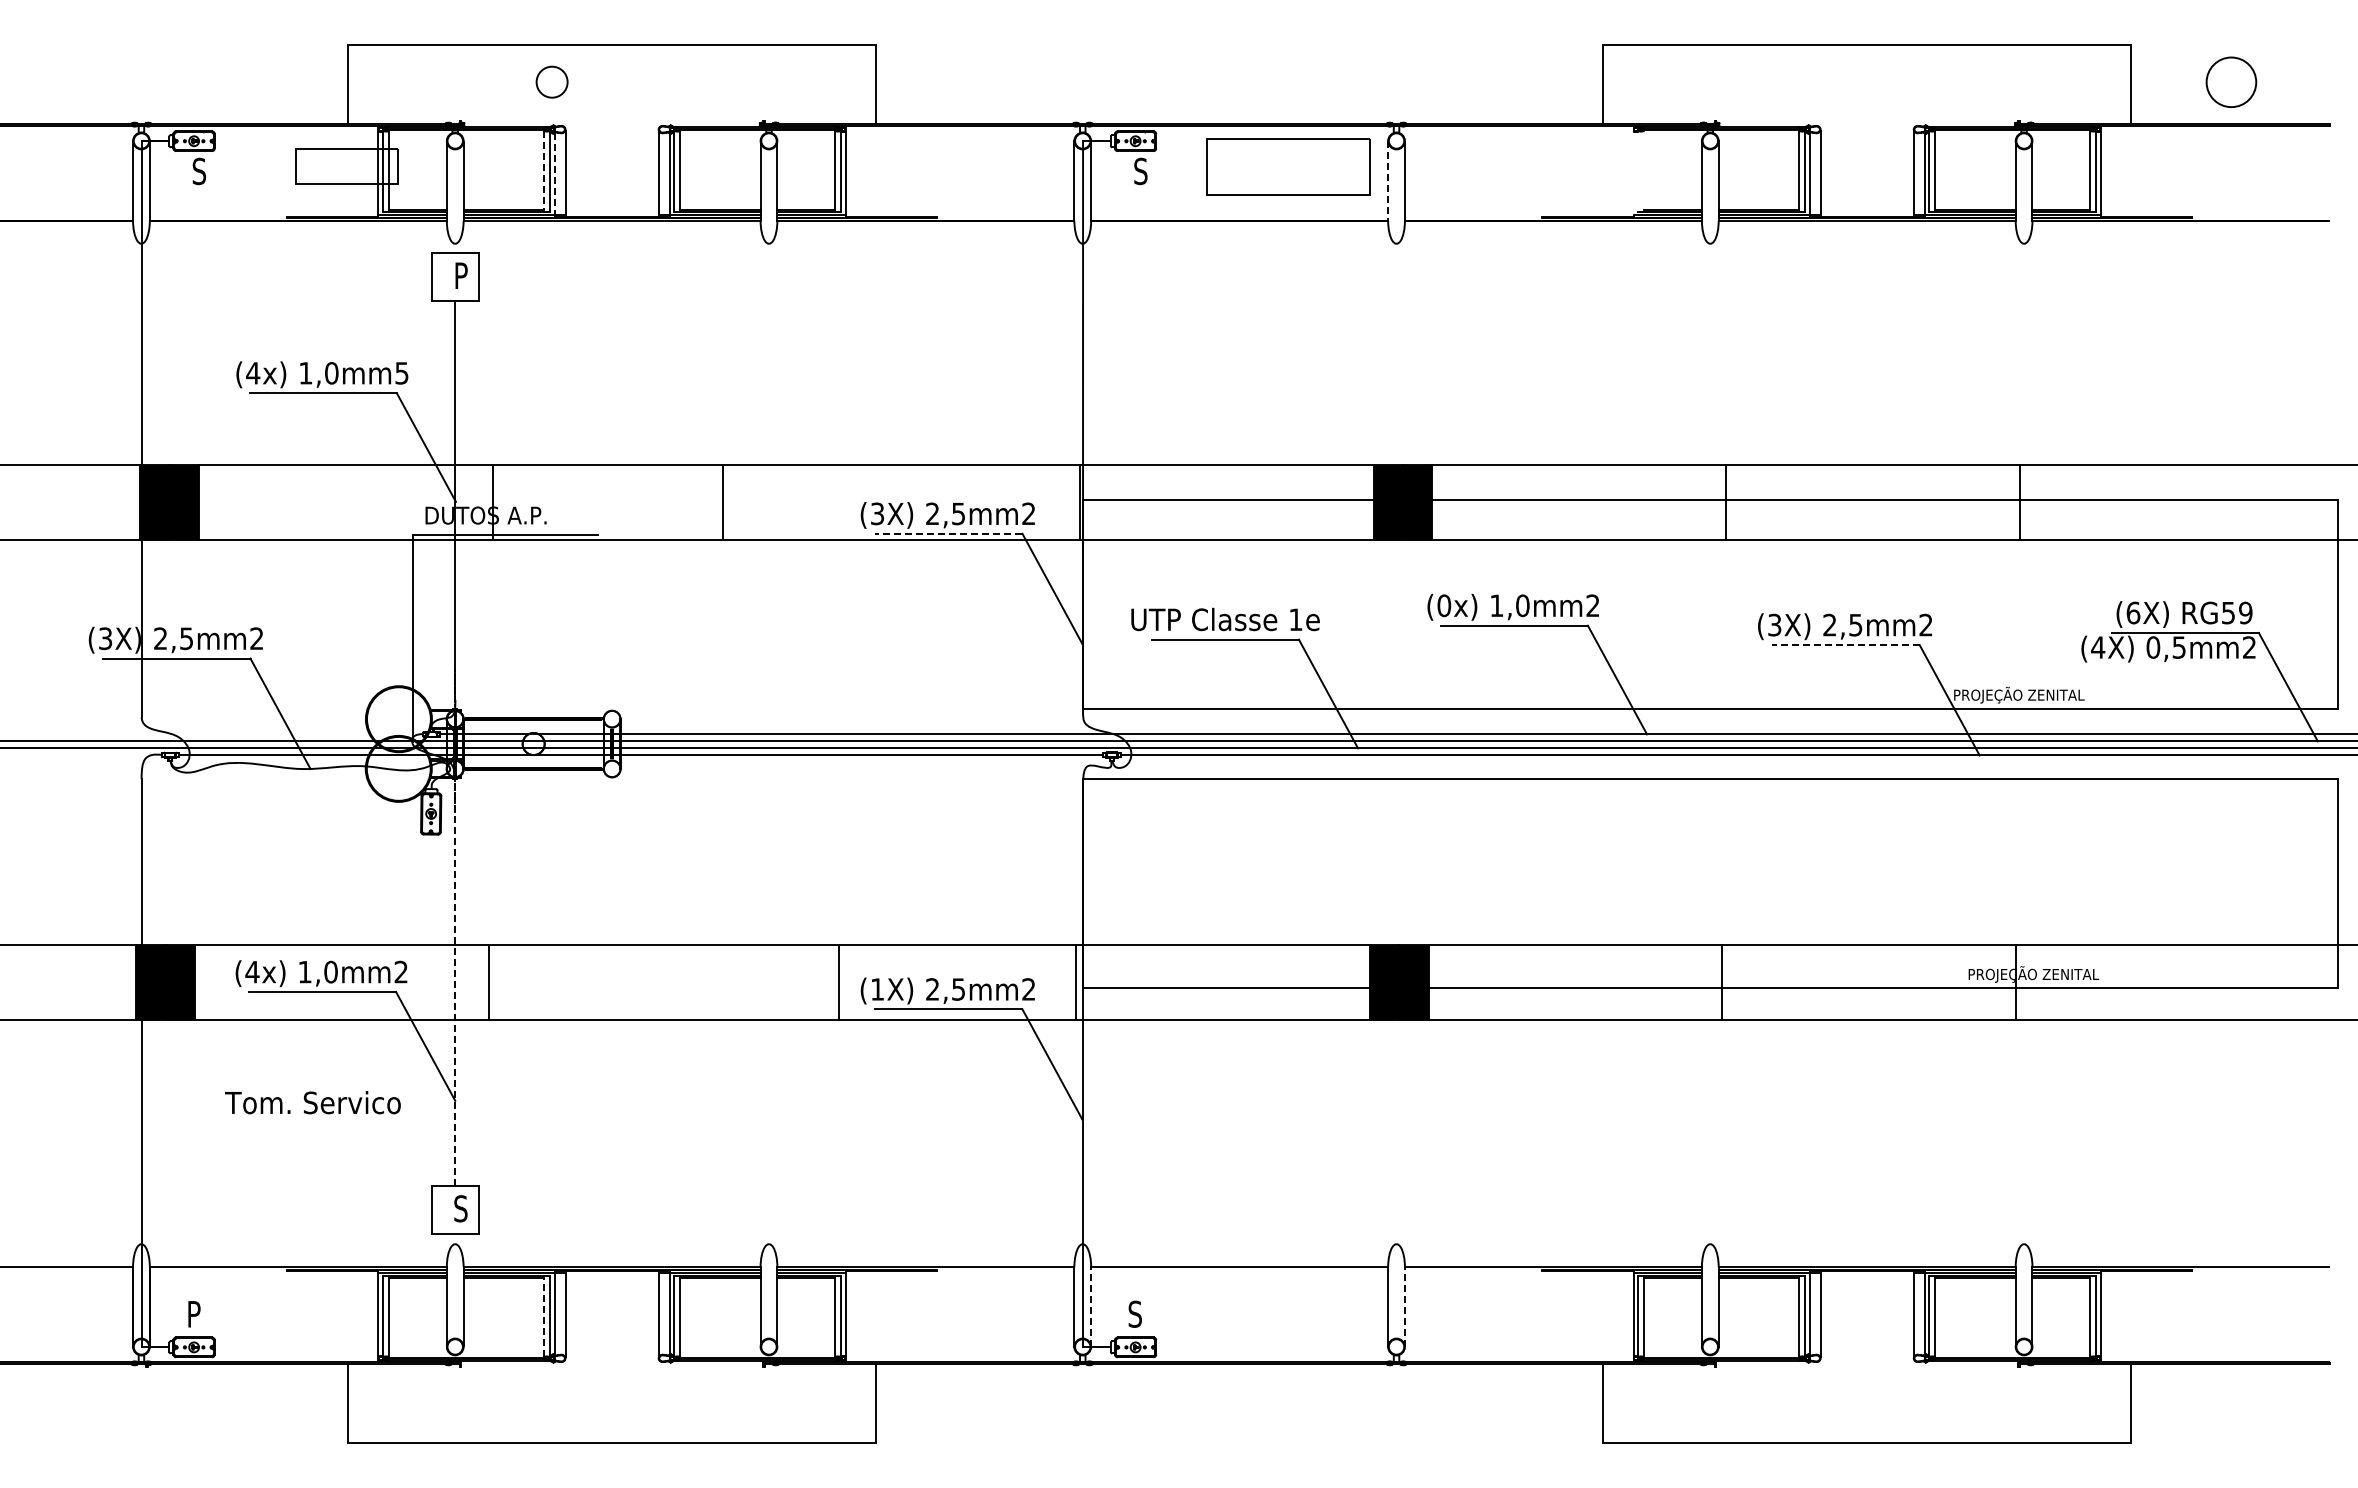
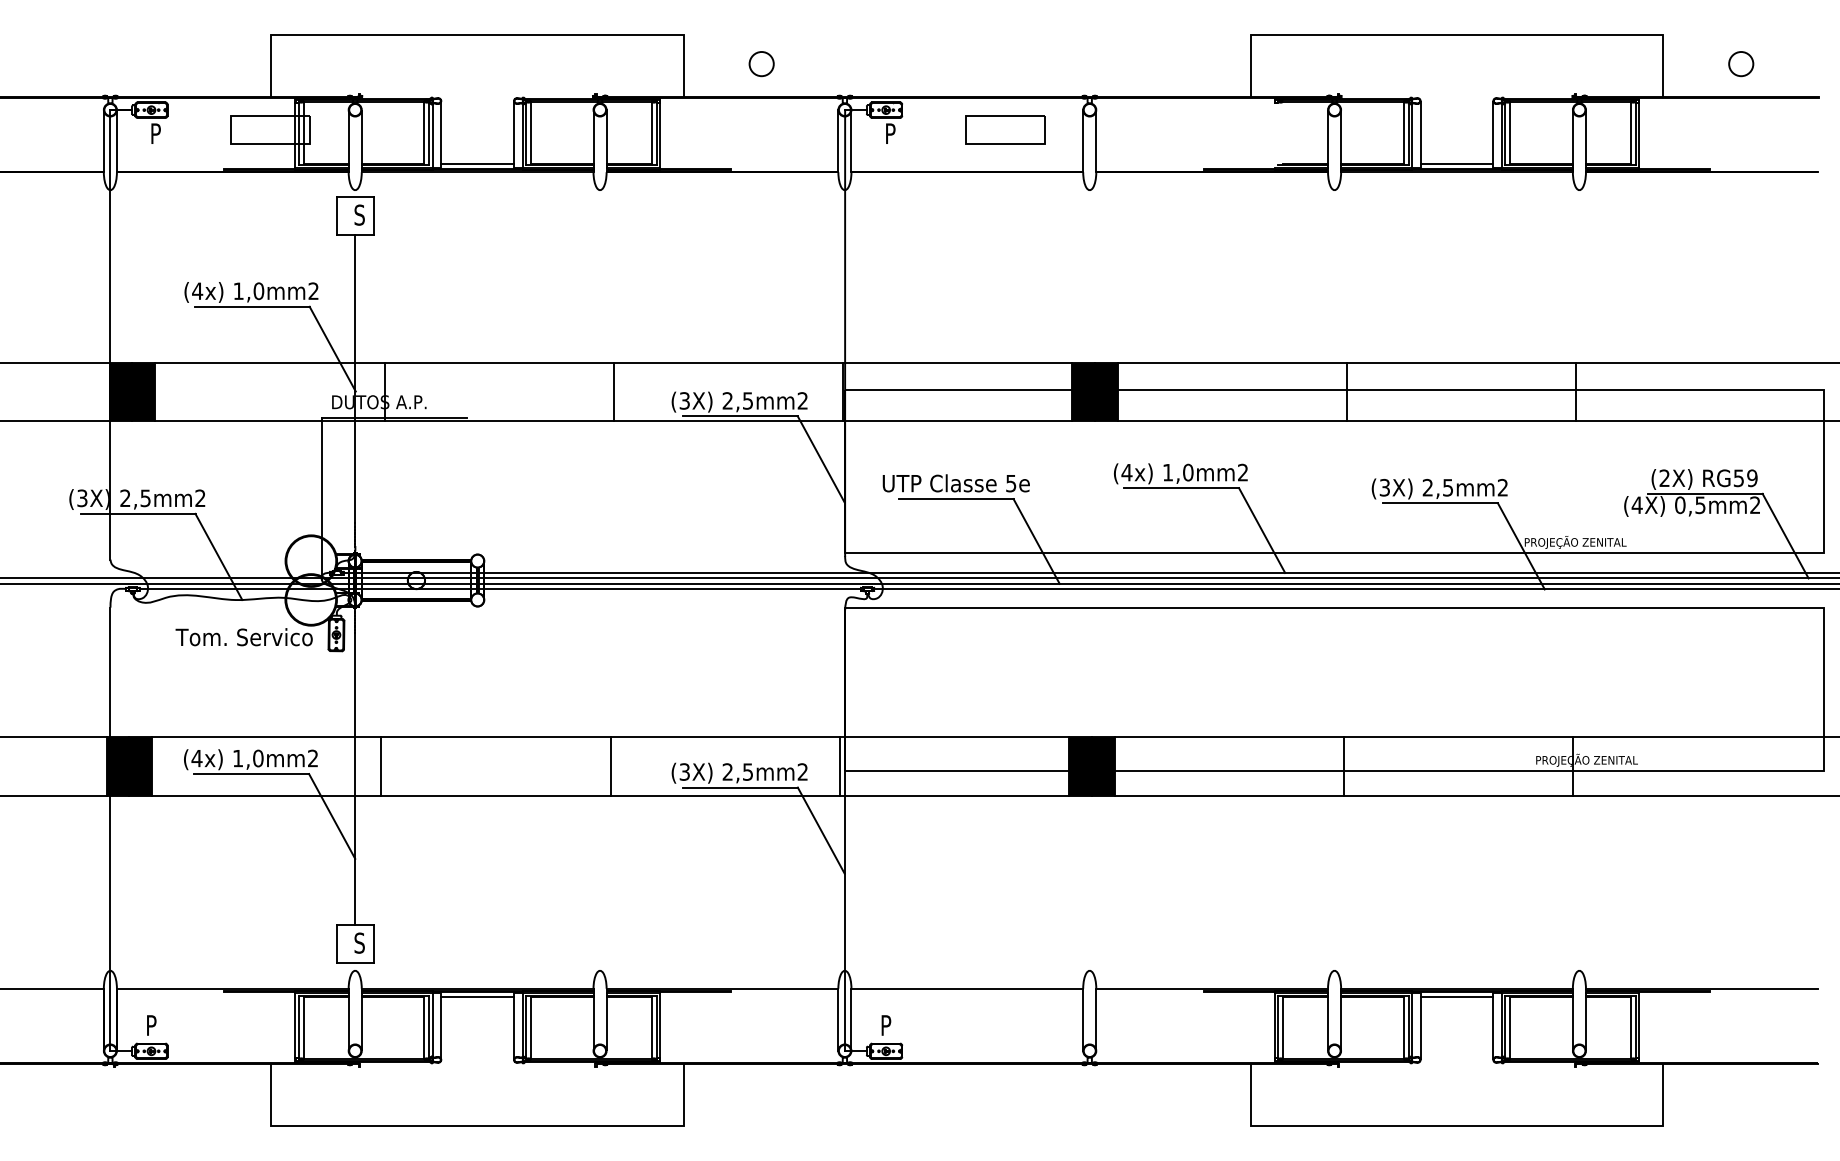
circle: (551, 81) -> (761, 63), moved
circle: (2231, 81) -> (1741, 63), size x0.62
part: (1287, 166) -> (1004, 129), size x0.62
line: (543, 170) -> (424, 132), dashed -> solid
text: (199, 171) -> (155, 133), S -> P
text: (1140, 171) -> (889, 133), S -> P
line: (554, 174) -> (432, 136), dashed -> solid
line: (1388, 180) -> (1083, 140), dashed -> solid
line: (611, 210) -> (477, 164), added
line: (1866, 210) -> (1456, 164), added
text: (460, 275) -> (359, 214), P -> S
text: (401, 373) -> (313, 291), 1,0mm5 -> 1,0mm2
line: (723, 502) -> (613, 392), moved
line: (948, 533) -> (740, 416), dashed -> solid
text: (1444, 605) -> (1127, 472), (0x) -> (4x)
text: (2133, 612) -> (1664, 477), (6X) -> (2X)
text: (1295, 619) -> (1010, 483), 1e -> 5e
line: (1846, 645) -> (1440, 503), dashed -> solid
line: (455, 981) -> (355, 765), dashed -> solid
line: (838, 981) -> (610, 765), moved
text: (877, 989) -> (684, 772), (1X) -> (3X)
text: (312, 1102) -> (243, 637), moved
line: (611, 1277) -> (477, 996), added
line: (1866, 1277) -> (1456, 996), added
line: (1091, 1307) -> (851, 1020), dashed -> solid
line: (1404, 1307) -> (1095, 1020), dashed -> solid
text: (1135, 1313) -> (886, 1024), S -> P
line: (543, 1317) -> (424, 1028), dashed -> solid

